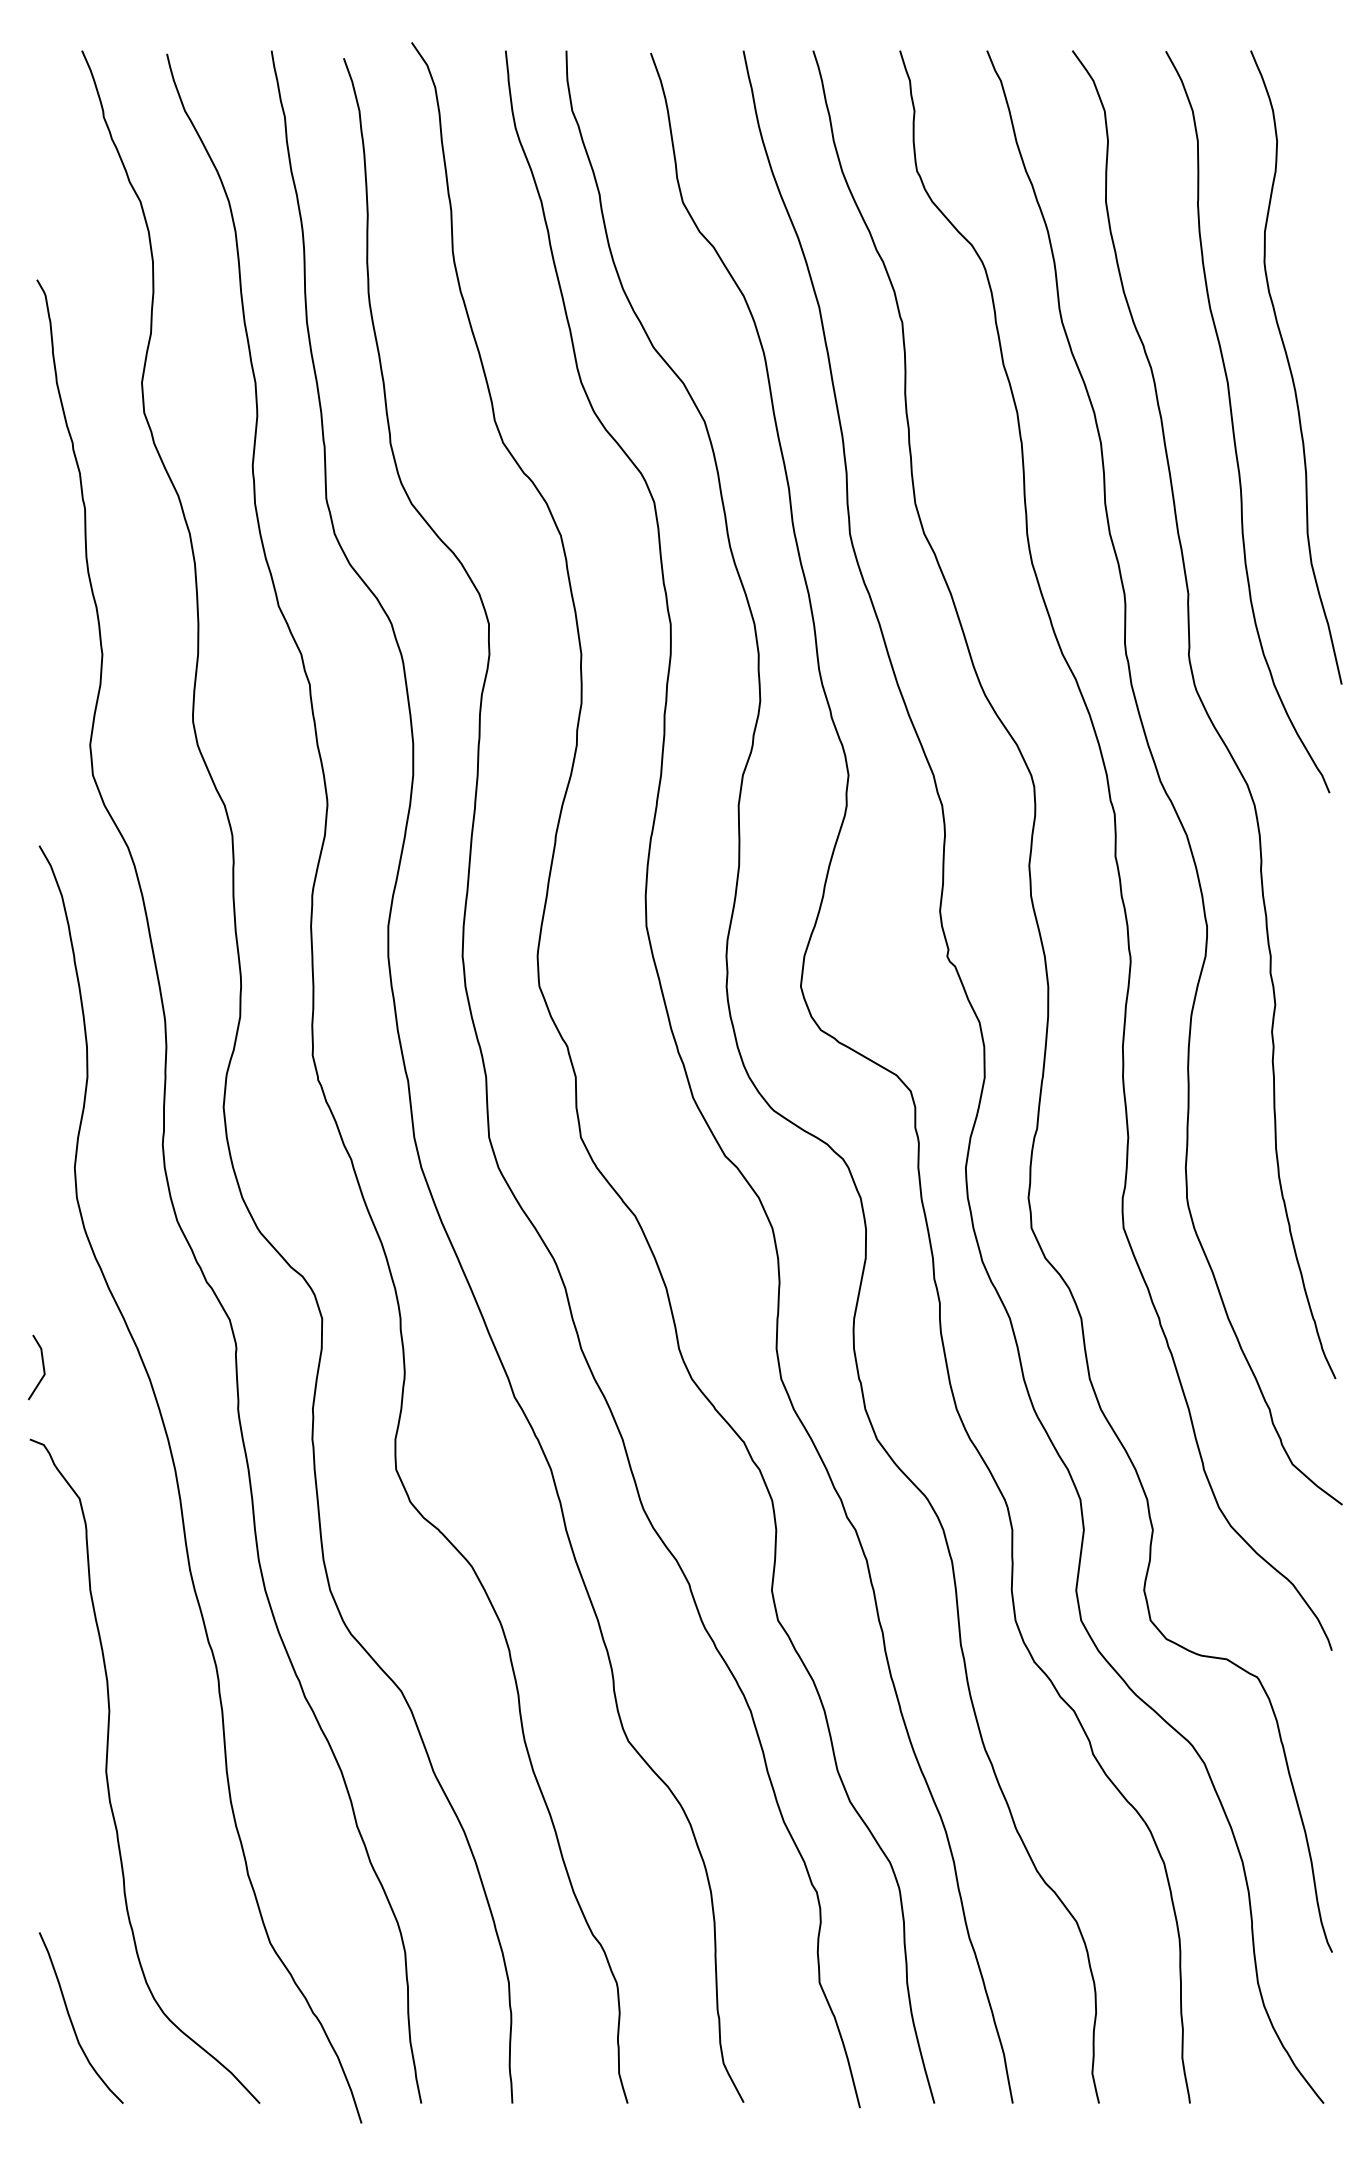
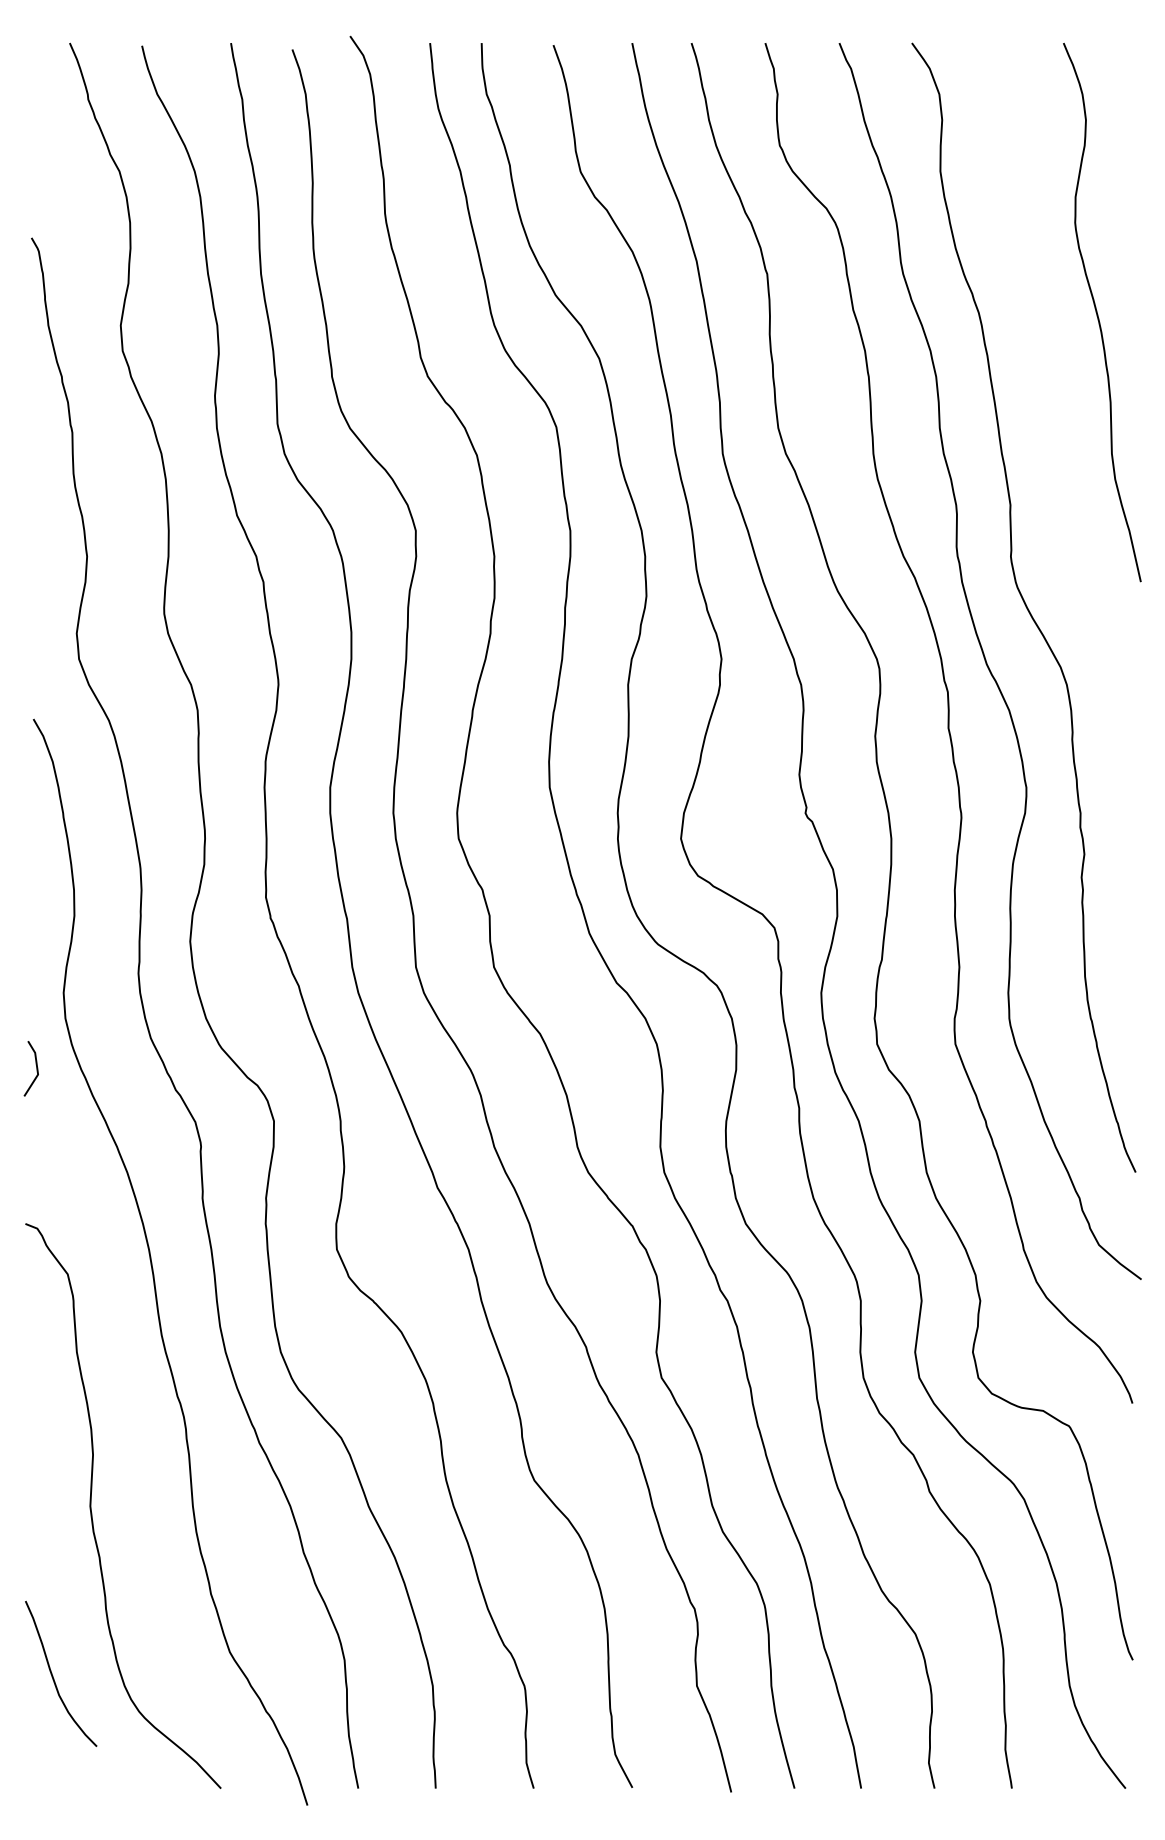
curve: (1234, 425) -> (1049, 361), removed
line: (42, 1367) -> (36, 1068), moved
curve: (72, 2019) -> (53, 1675), moved

